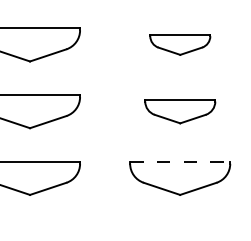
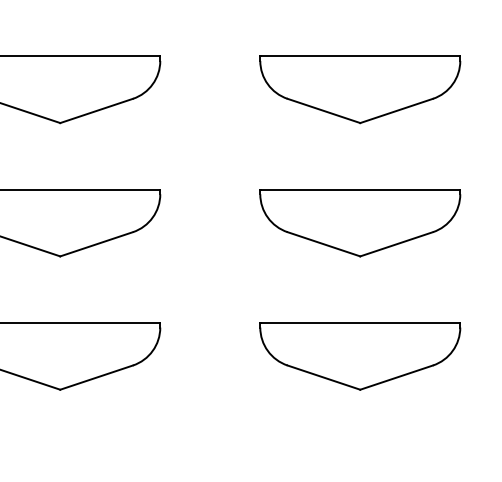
part: (180, 44) -> (360, 89), size x1.67
part: (180, 111) -> (360, 223), size x1.43
line: (180, 161) -> (360, 322), dashed -> solid

